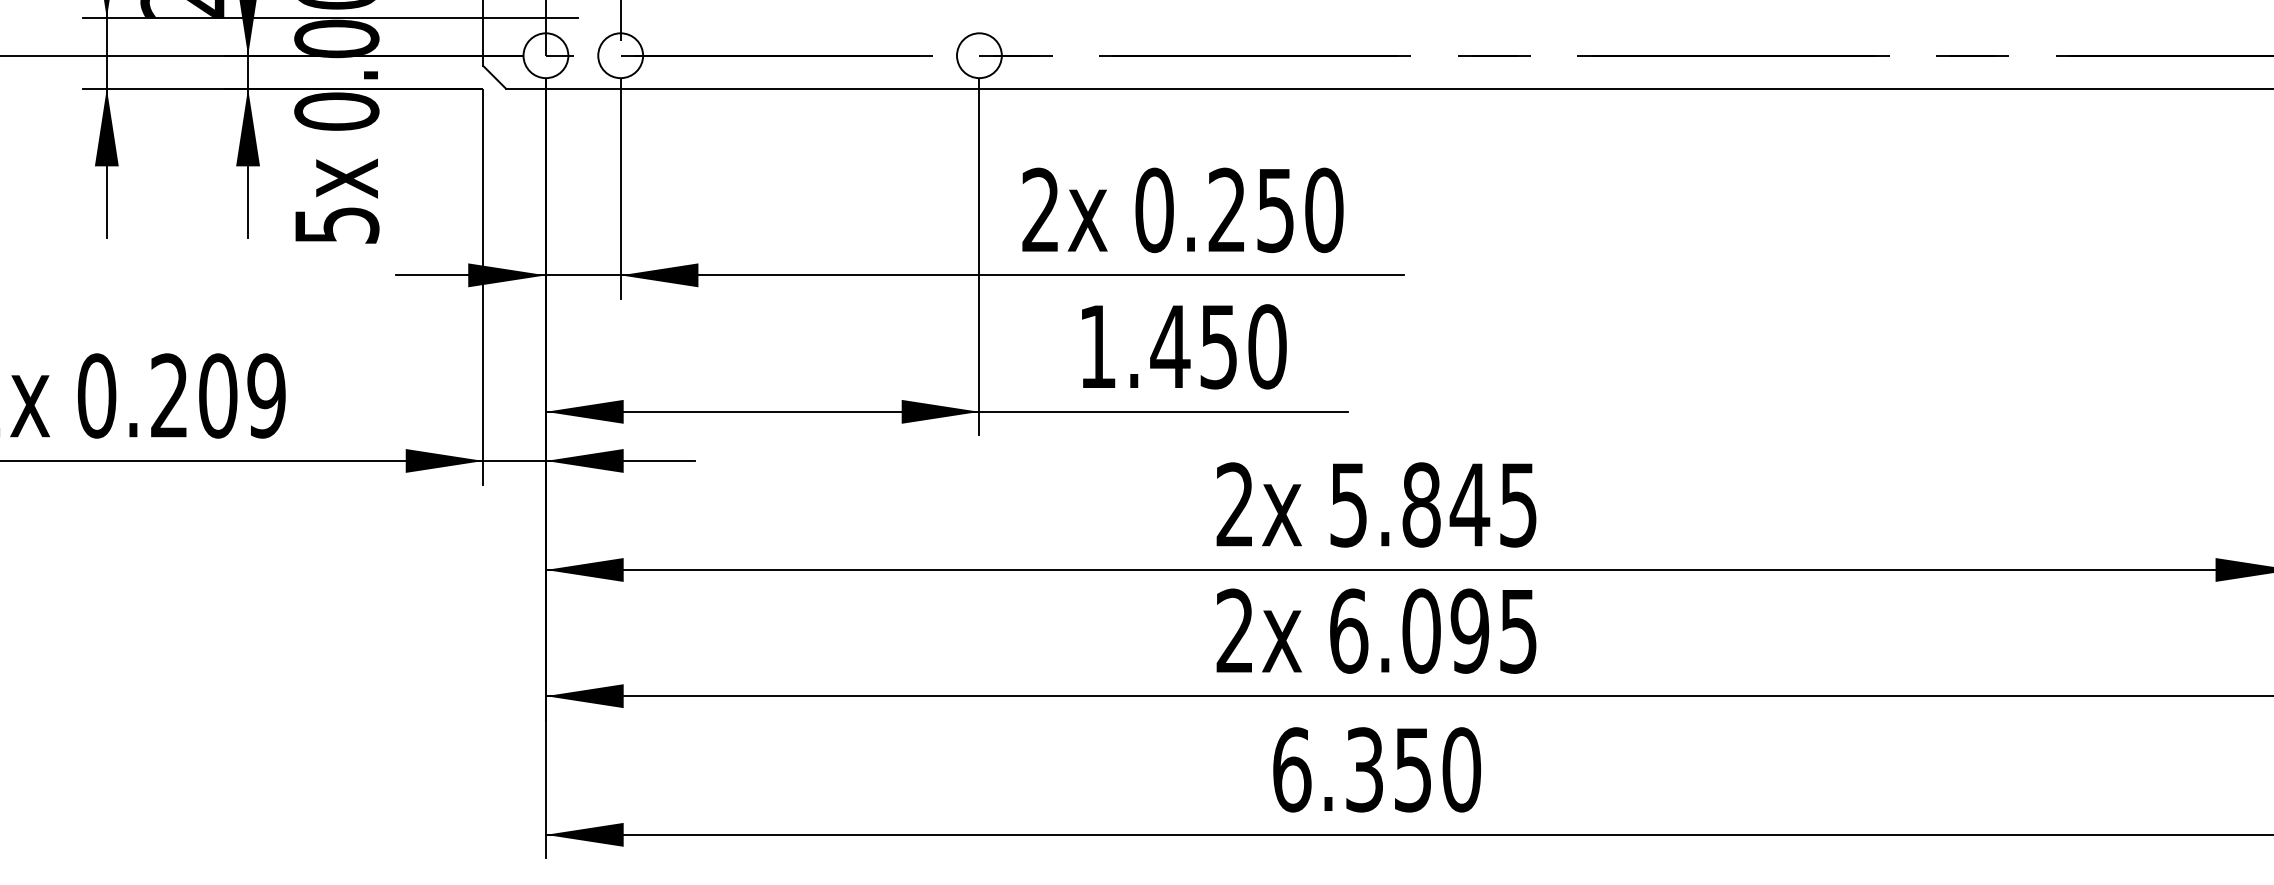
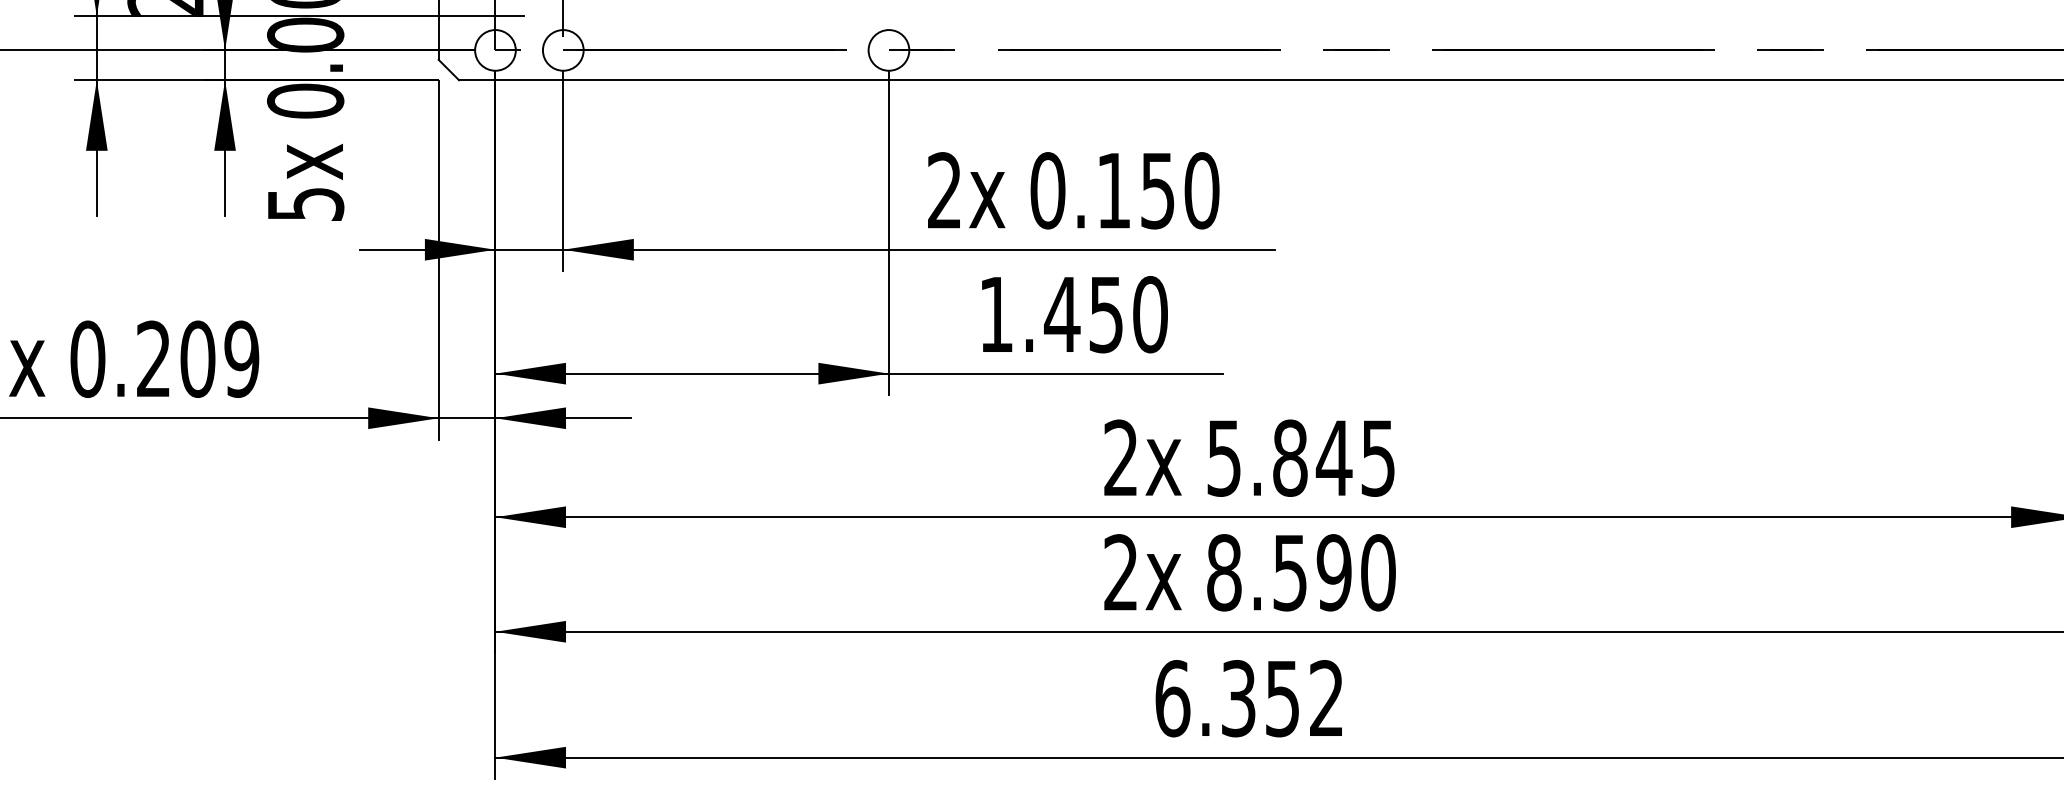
text: (1226, 210) -> (1113, 190), 0.250 -> 0.150
text: (1433, 630) -> (1301, 572), 6.095 -> 8.590
text: (1461, 769) -> (1326, 698), 6.350 -> 6.352

